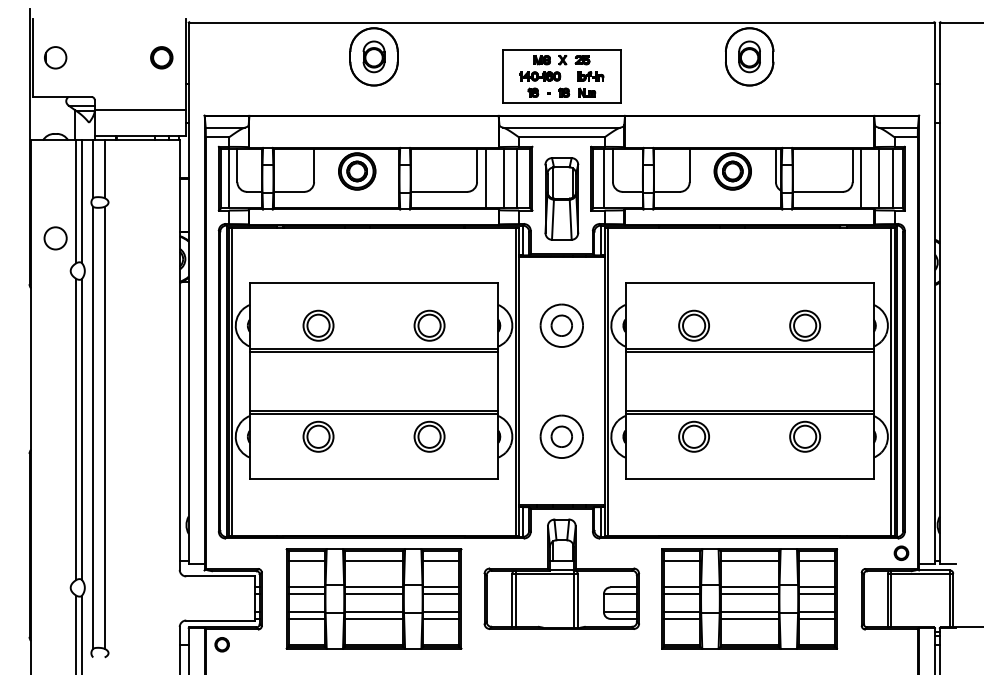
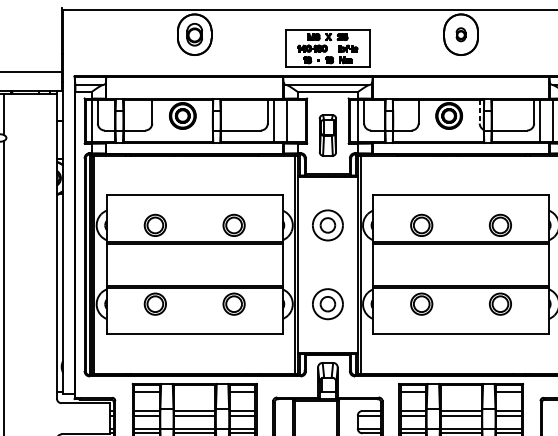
part: (749, 56) -> (461, 34), size x0.6
part: (161, 57) -> (43, 35), removed
line: (775, 166) -> (479, 112), solid -> dashed
line: (516, 178) -> (295, 120), removed
part: (561, 198) -> (327, 135), size x0.7
line: (374, 561) -> (195, 392), removed
line: (749, 561) -> (461, 392), removed

